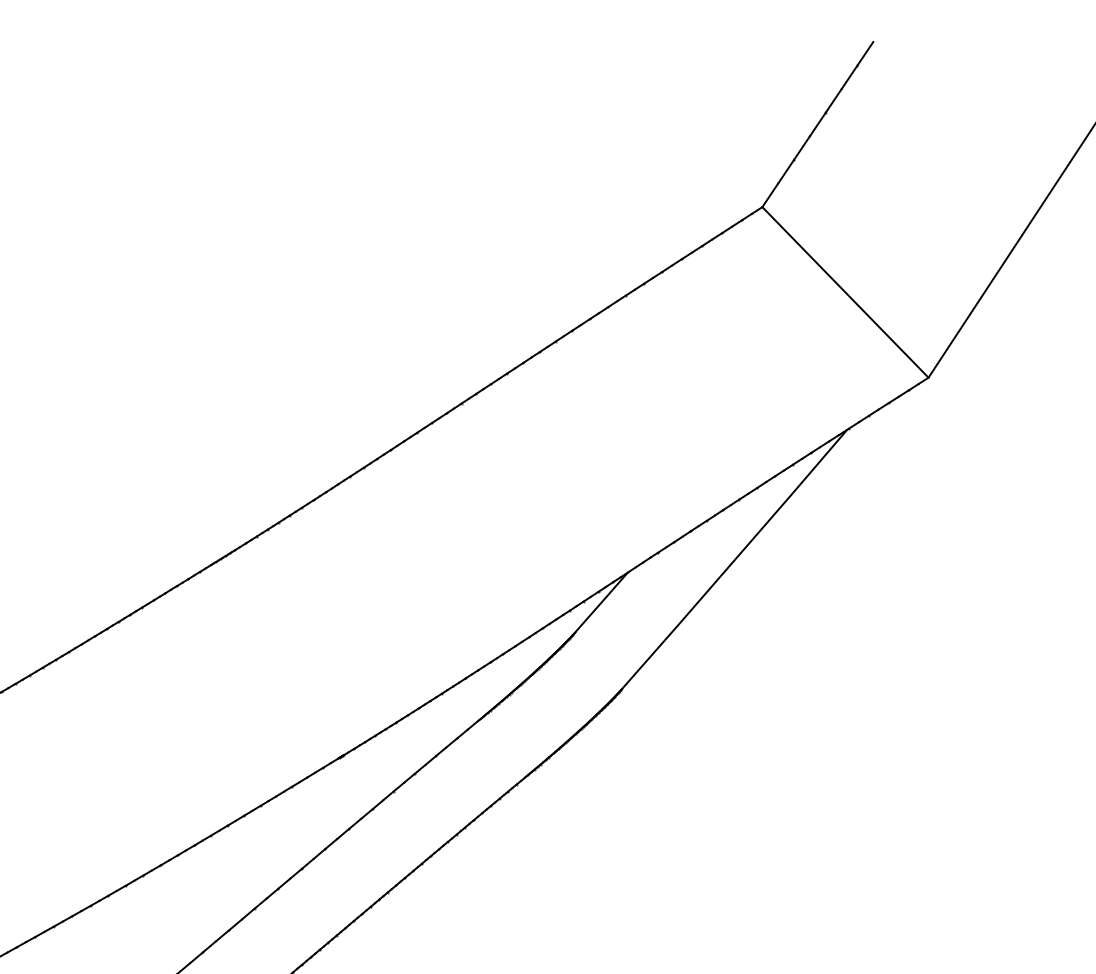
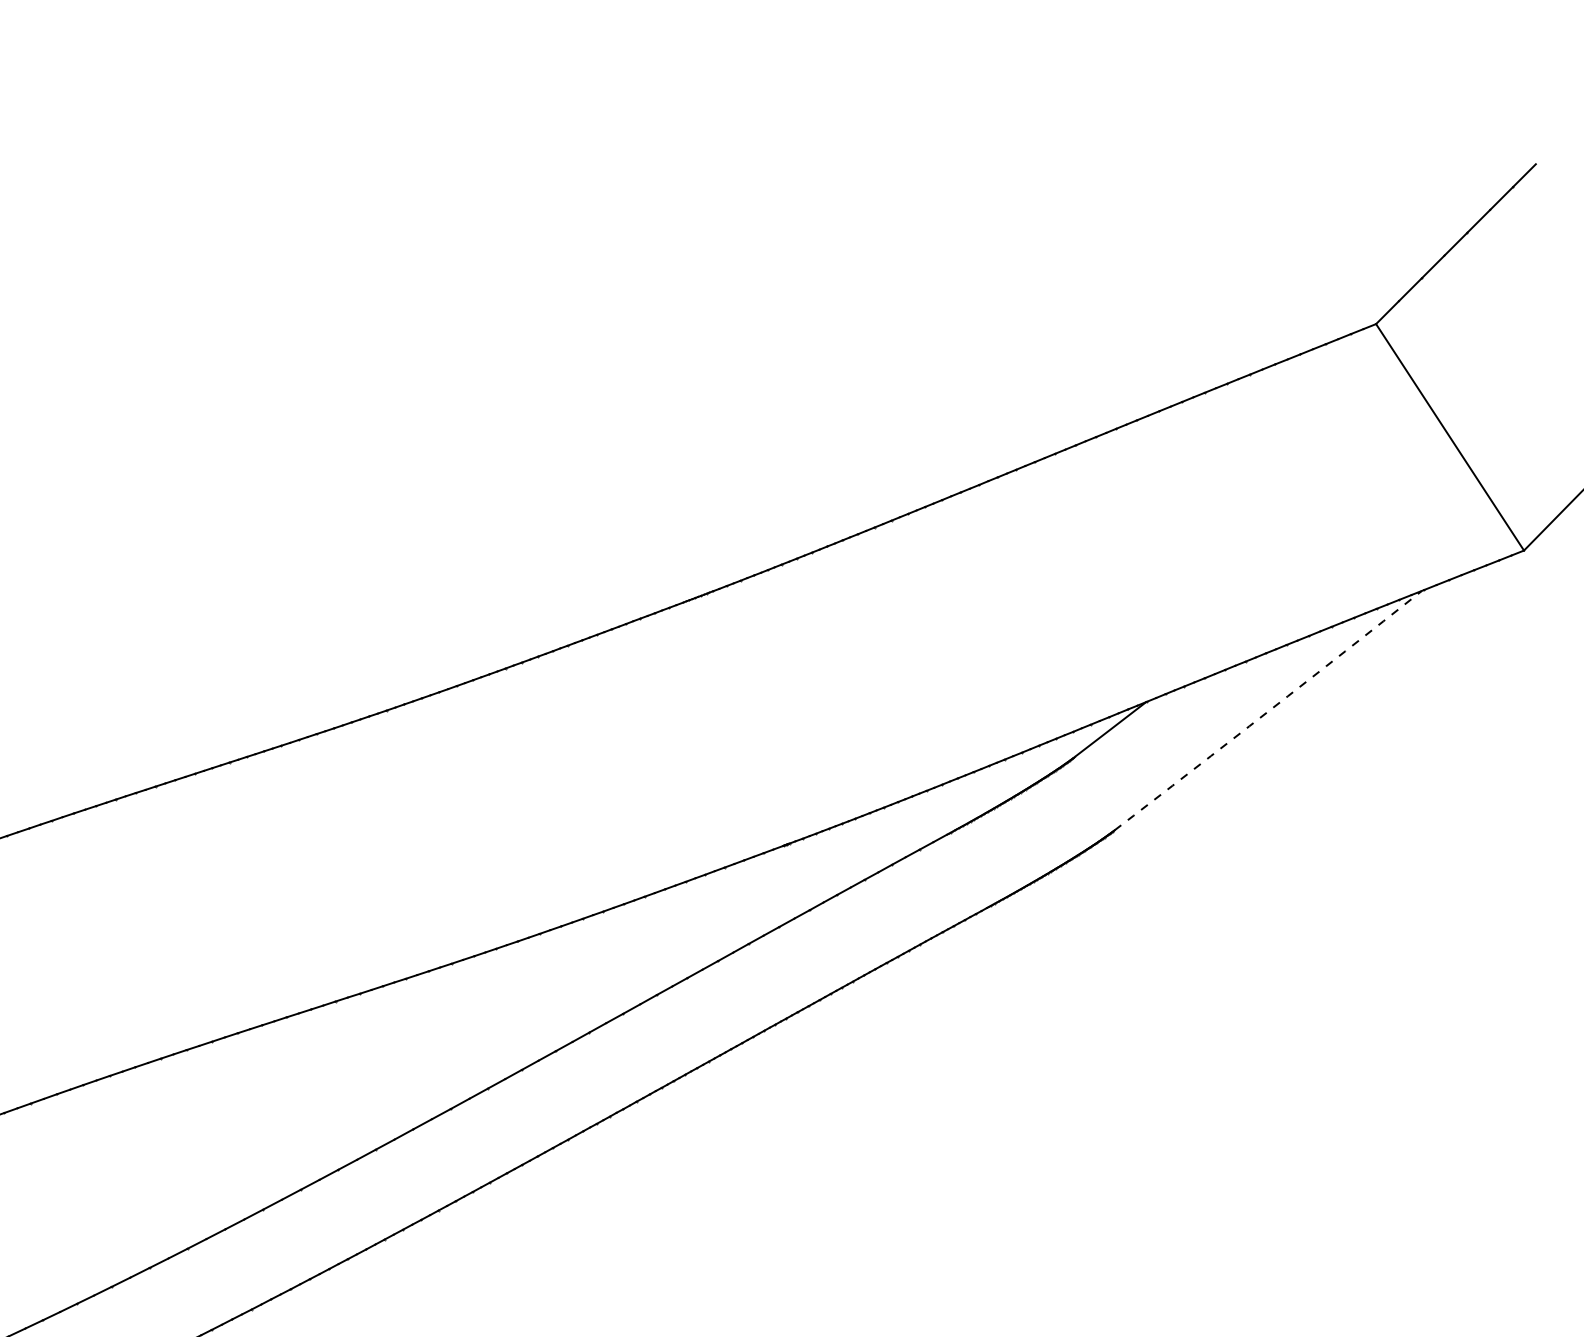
arc: (735, 559) -> (1268, 711), solid -> dashed

